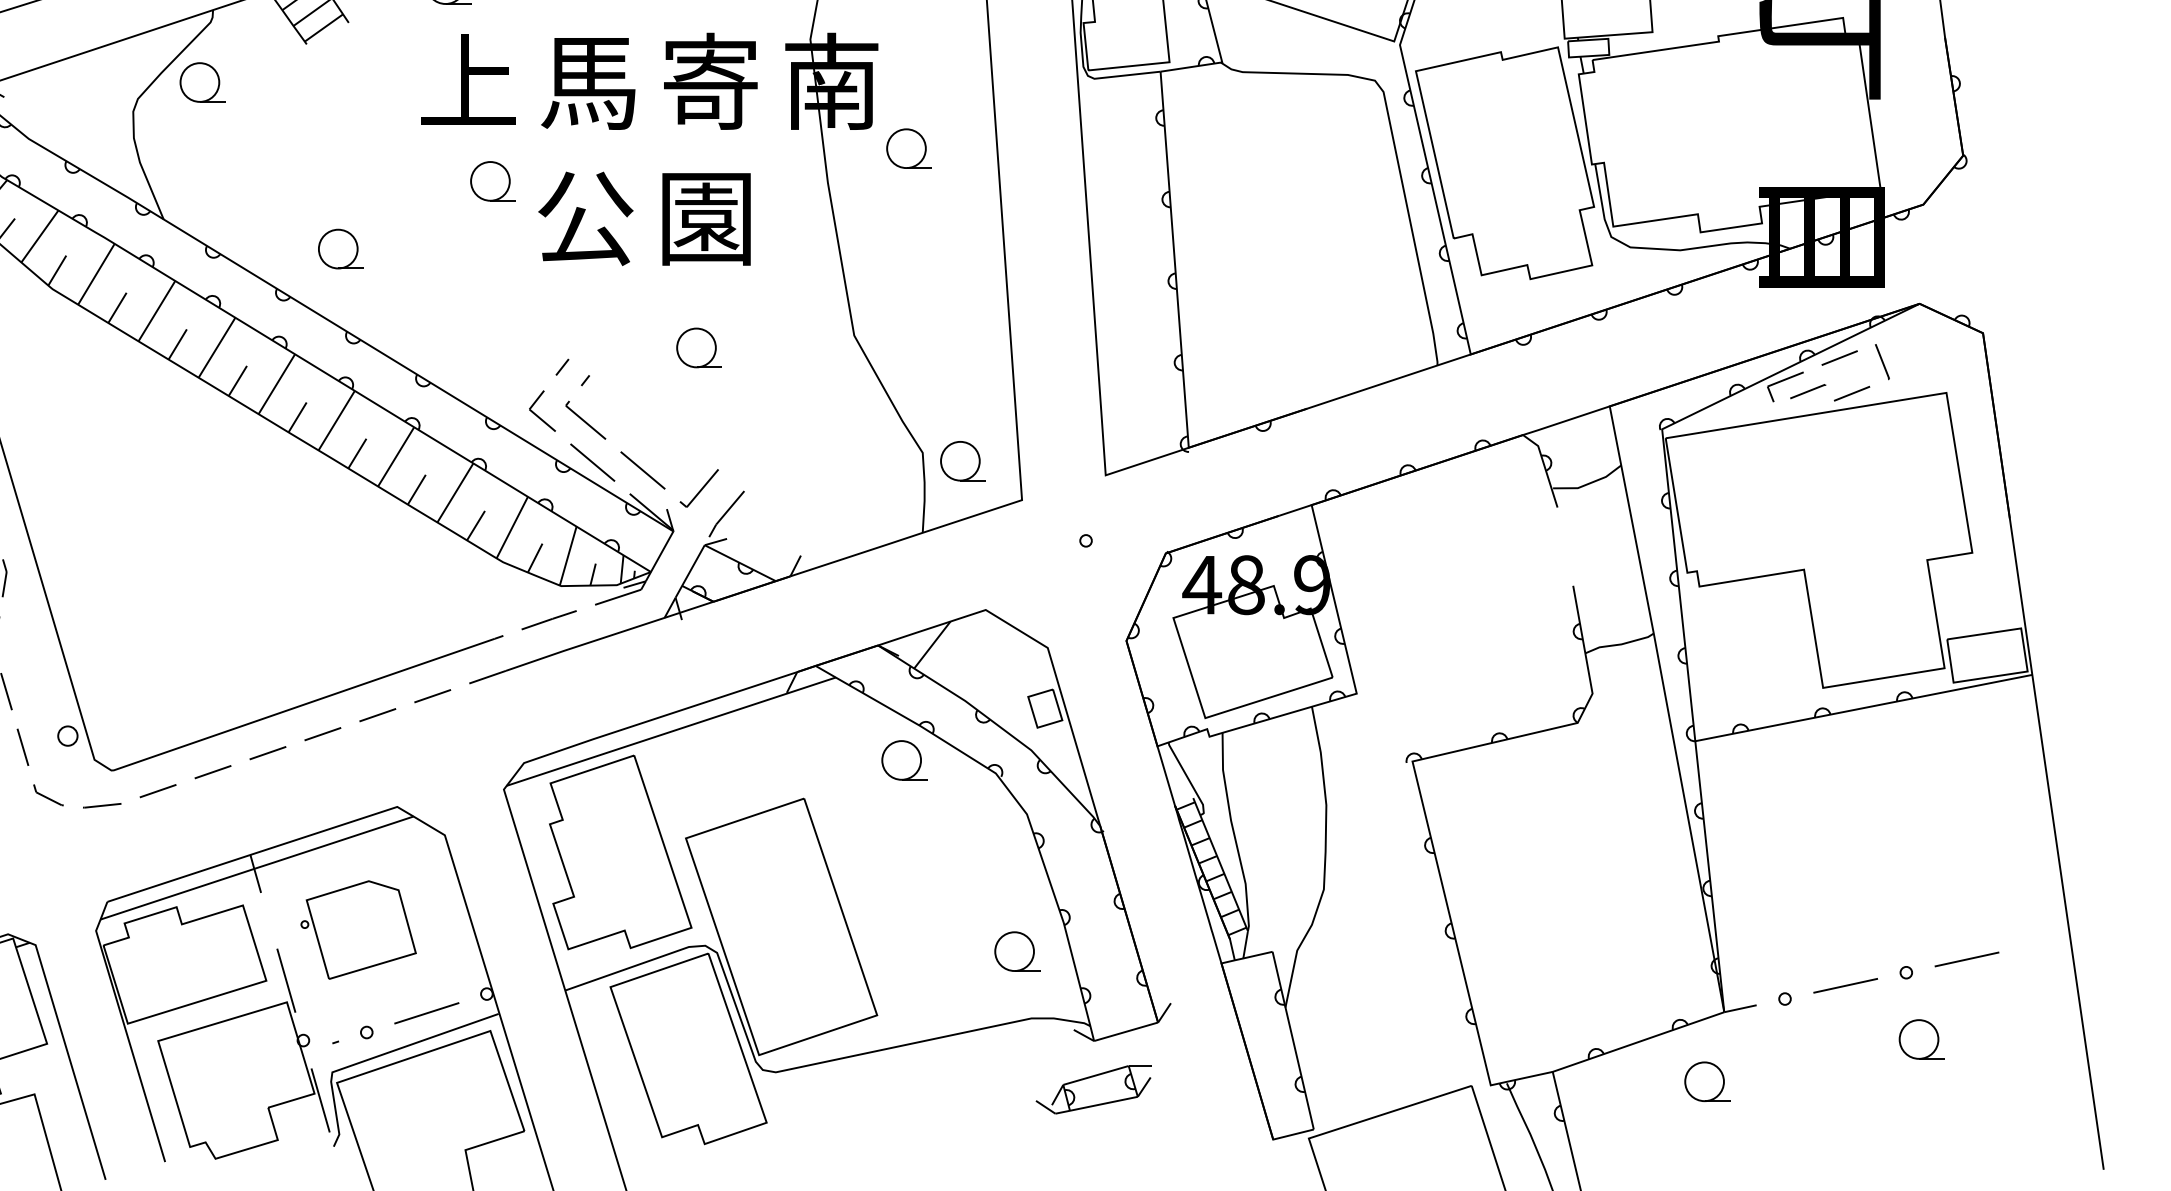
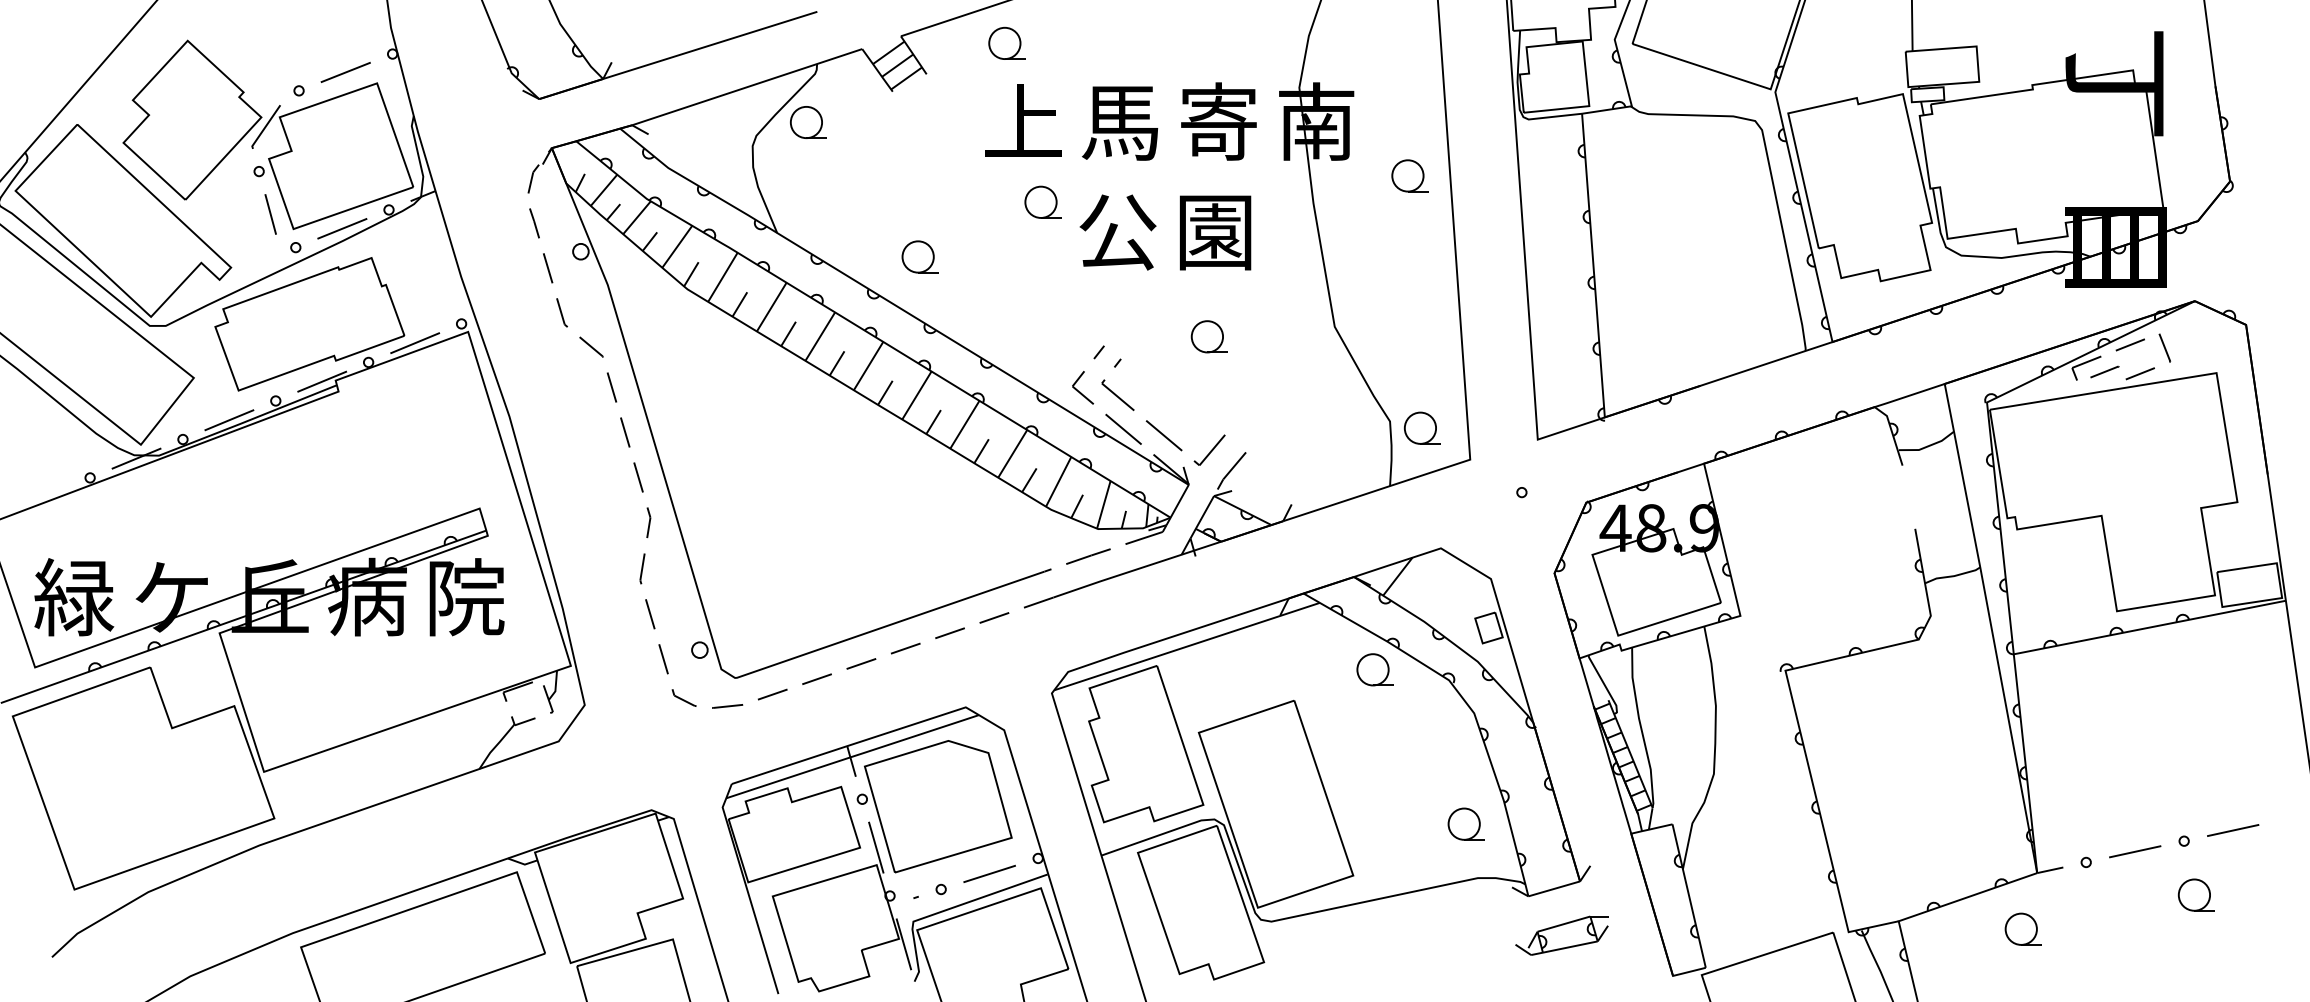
part: (908, 148) -> (1409, 175), moved
part: (358, 929) -> (934, 806), size x1.67
part: (1092, 1089) -> (1561, 935), moved

